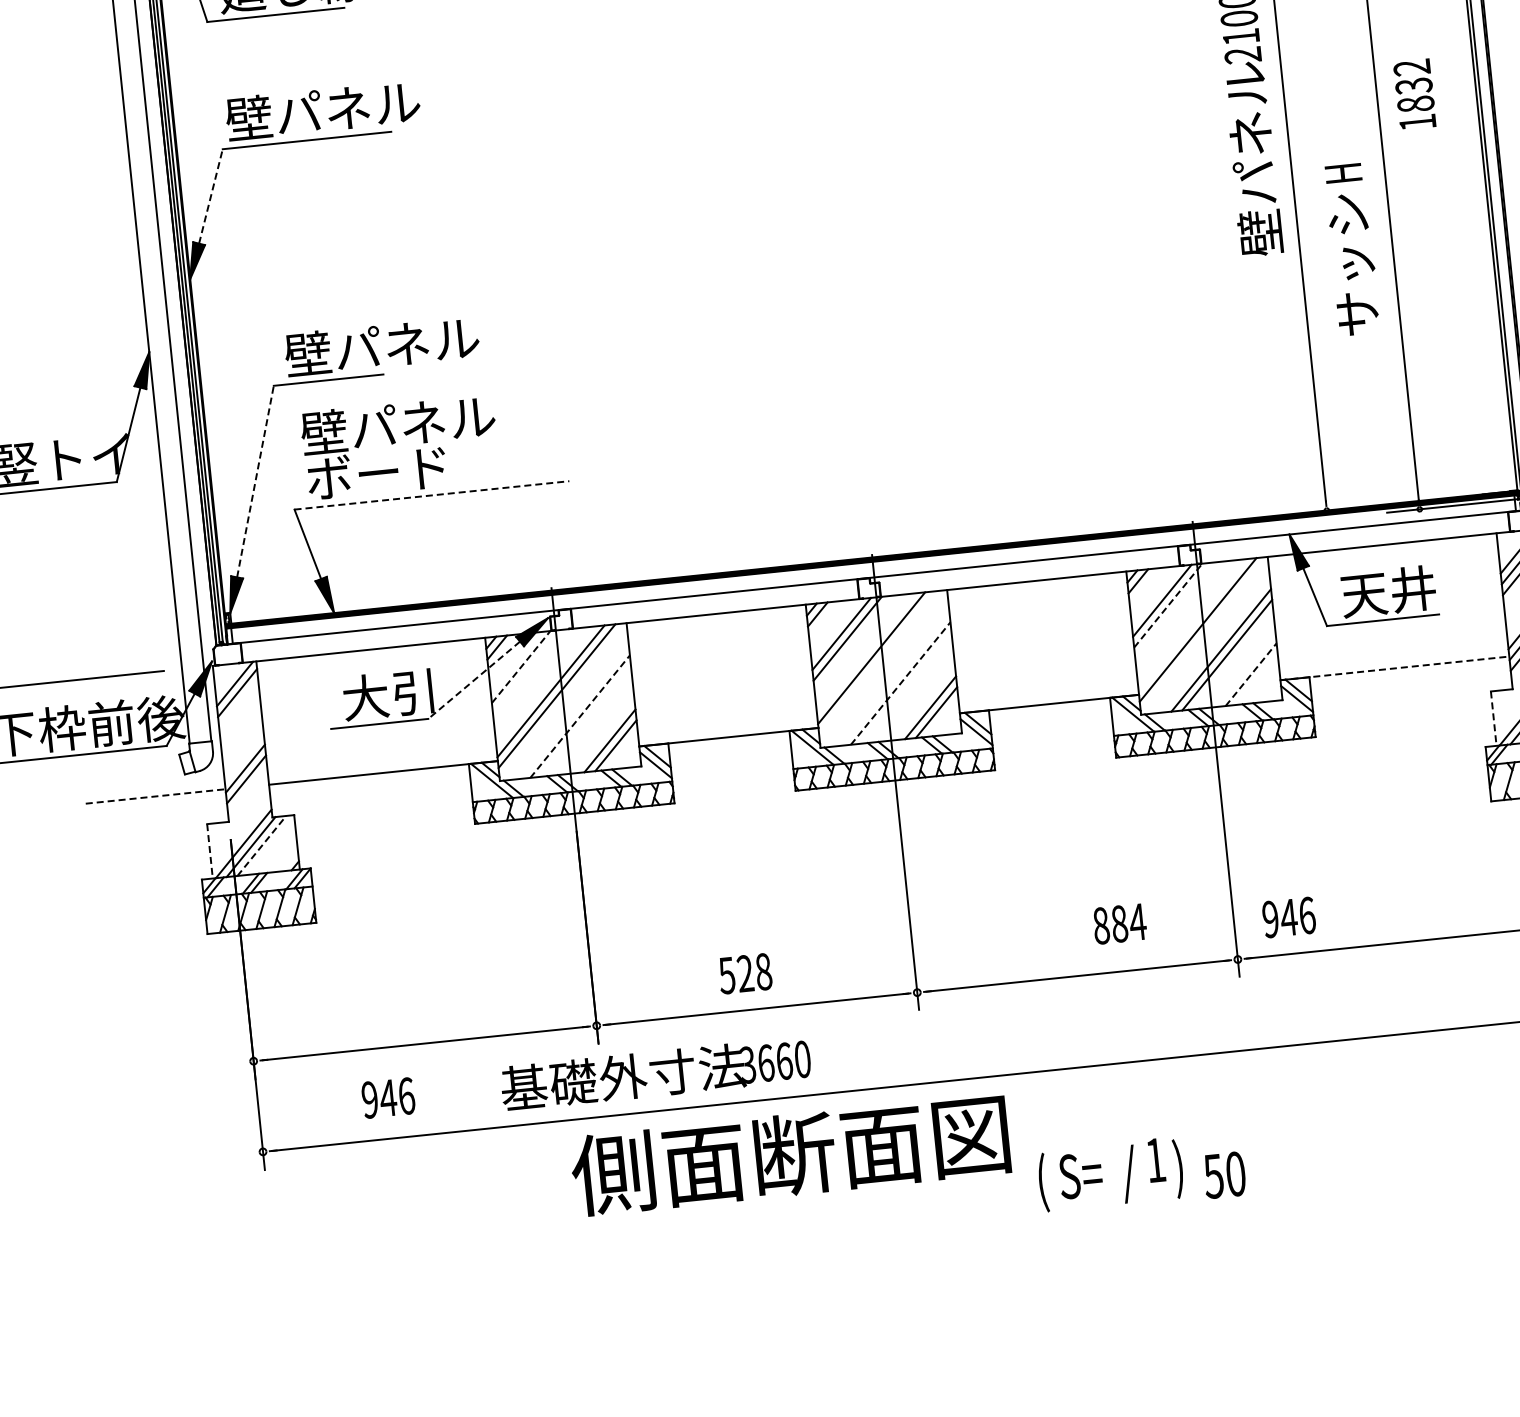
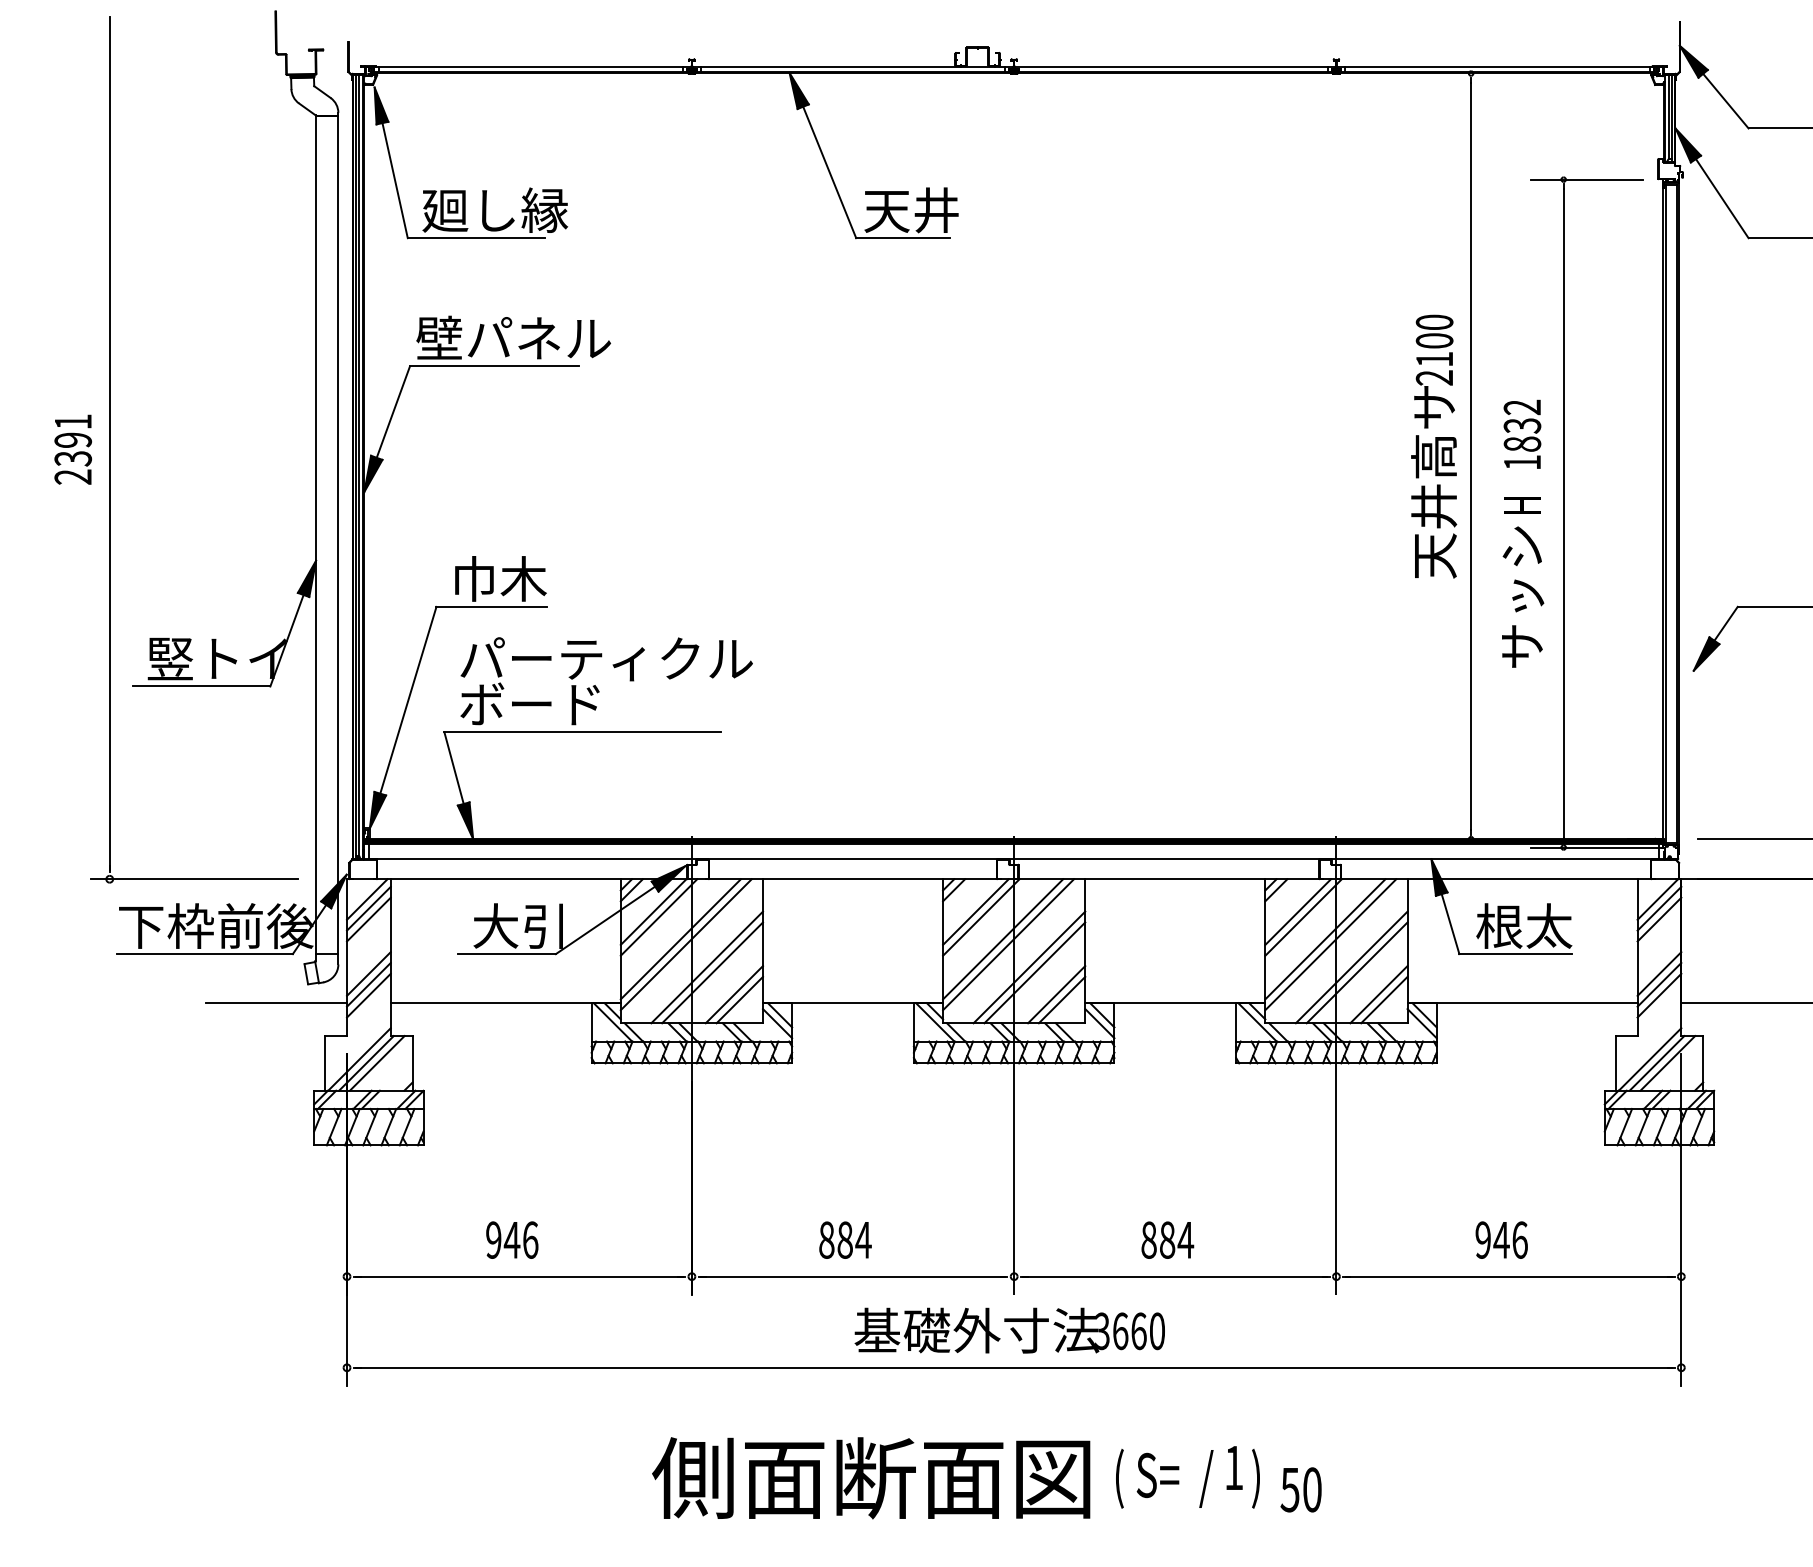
text: (1414, 93) -> (1522, 433), moved
text: (1253, 158) -> (1434, 481), 壁パネル -> 天井高サ
line: (211, 196) -> (393, 412), dashed -> solid
text: (381, 346) -> (547, 578), 壁パネル -> 巾木
text: (447, 419) -> (605, 658), 壁パネル -> パーティクル
line: (255, 481) -> (408, 700), dashed -> solid
line: (432, 495) -> (583, 732), dashed -> solid
text: (1388, 591) -> (1524, 926), 天井 -> 根太
line: (1168, 605) -> (1303, 917), dashed -> solid
line: (1192, 625) -> (1325, 939), added
line: (877, 662) -> (1008, 944), added
line: (520, 666) -> (653, 911), dashed -> solid
line: (1395, 668) -> (1523, 1003), dashed -> solid
line: (526, 671) -> (658, 917), added
line: (1251, 674) -> (1379, 994), dashed -> solid
line: (1257, 678) -> (1384, 999), added
line: (474, 680) -> (605, 920), dashed -> solid
line: (900, 683) -> (1029, 967), dashed -> solid
line: (906, 688) -> (1034, 972), added
line: (238, 703) -> (368, 919), added
line: (580, 716) -> (707, 967), dashed -> solid
line: (1493, 718) -> (1615, 1063), dashed -> solid
line: (585, 721) -> (712, 972), added
line: (243, 757) -> (368, 973), added
line: (156, 796) -> (277, 1003), dashed -> solid
line: (262, 846) -> (377, 1063), dashed -> solid
line: (210, 851) -> (325, 1063), dashed -> solid
text: (1288, 916) -> (1501, 1239), moved
text: (1119, 923) -> (1167, 1239), moved
text: (744, 973) -> (844, 1239), 528 -> 884
text: (655, 1073) -> (1009, 1330), moved
text: (388, 1097) -> (512, 1239), moved
text: (790, 1155) -> (871, 1478), moved

